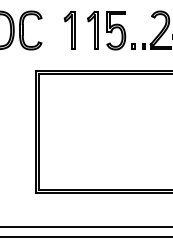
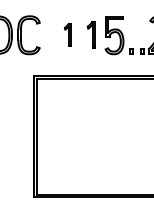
part: (69, 29) -> (67, 34), size x0.6
part: (92, 29) -> (90, 34), size x0.7

